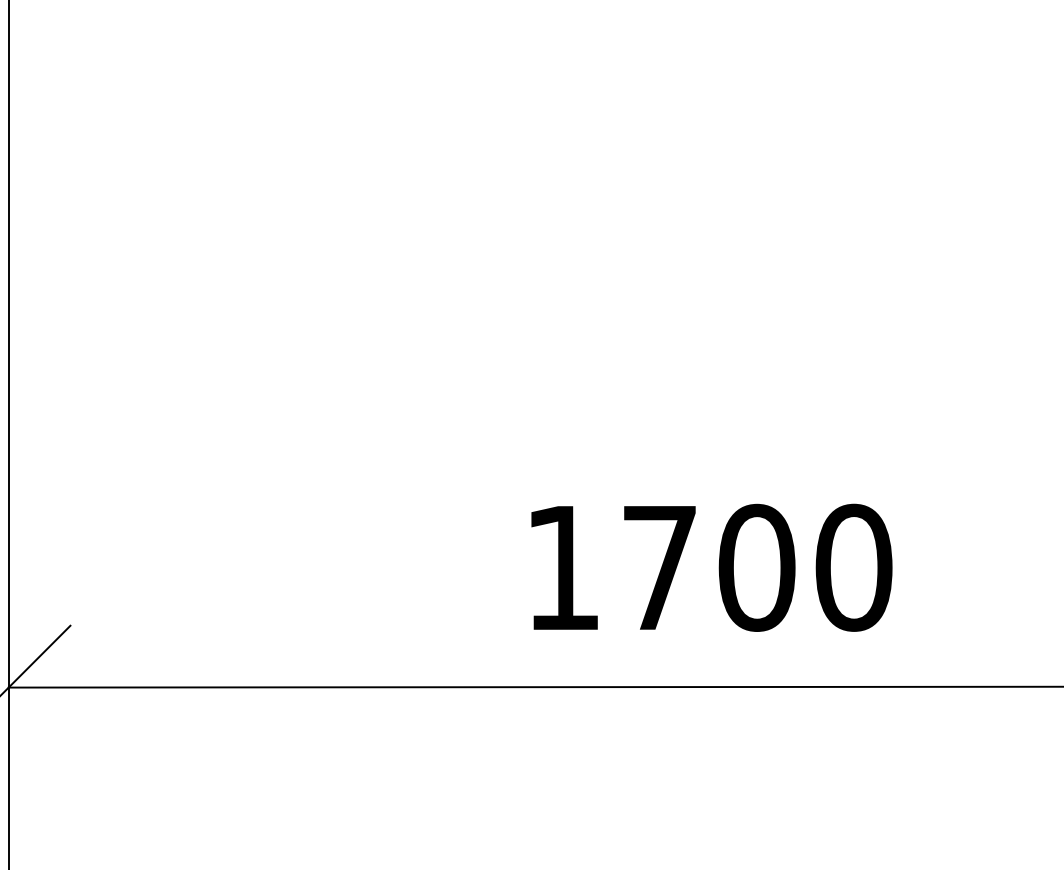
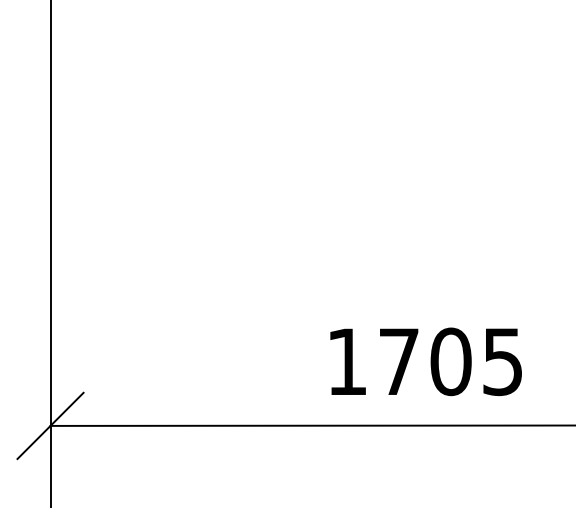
text: (852, 567) -> (502, 361), 1700 -> 1705

